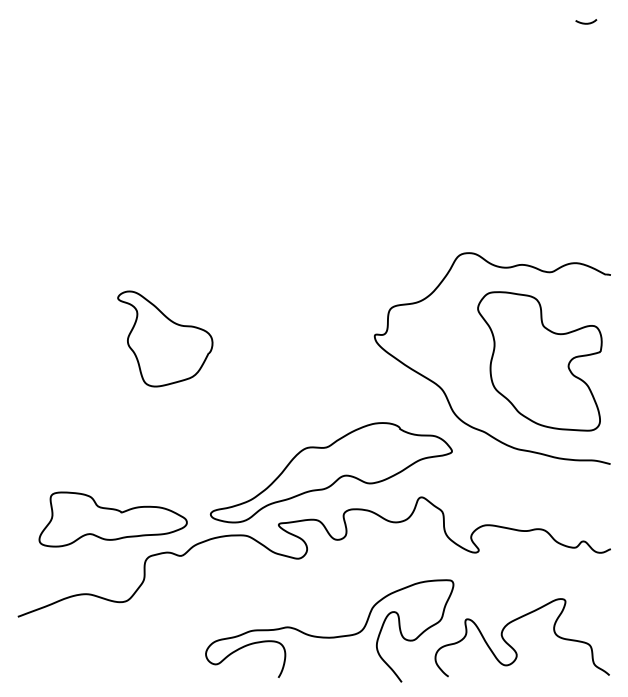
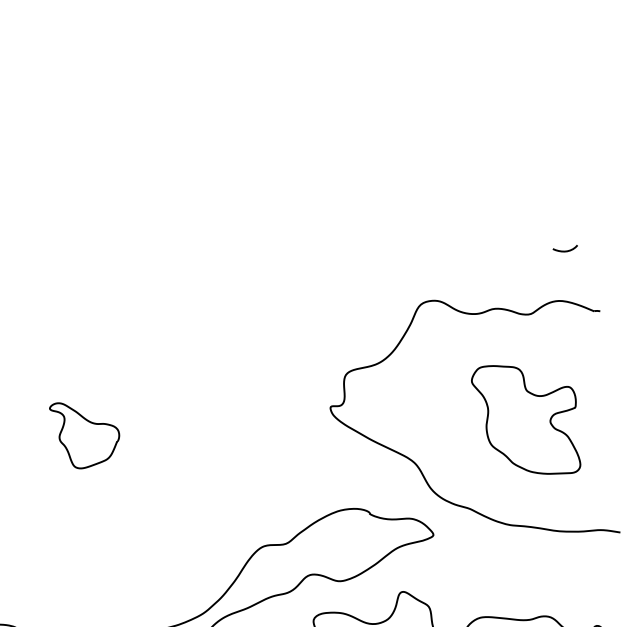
curve: (586, 22) -> (565, 249), moved
part: (165, 338) -> (85, 433), size x0.6
part: (539, 361) -> (526, 420), size x0.7

